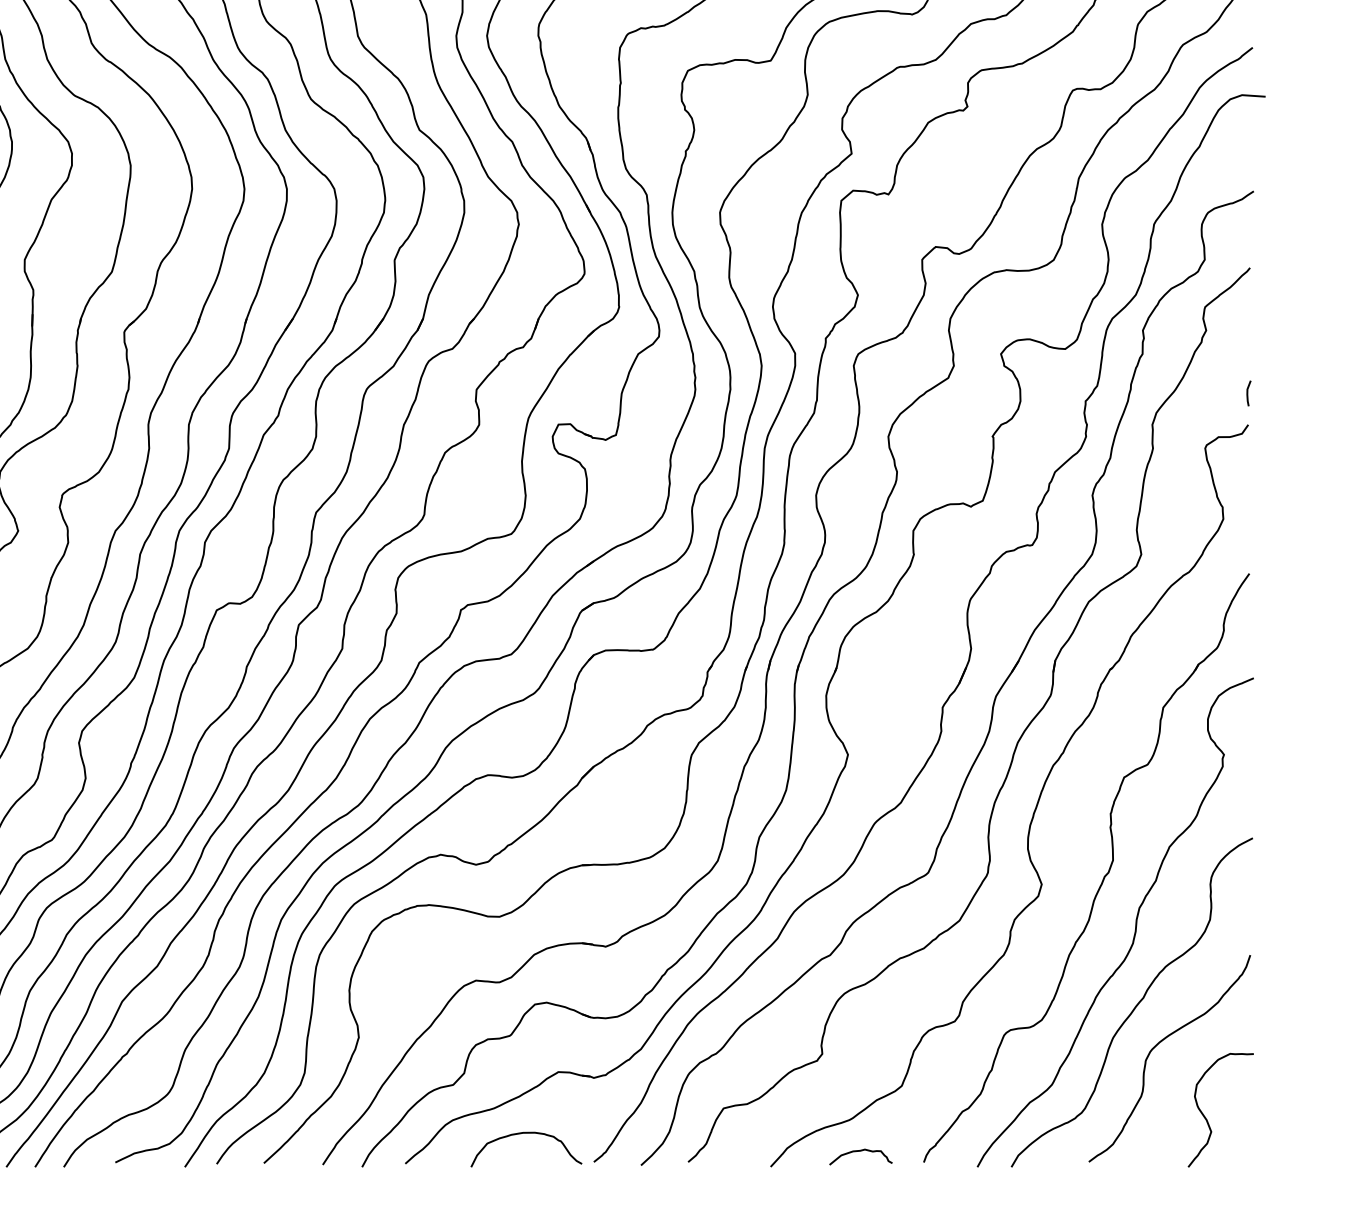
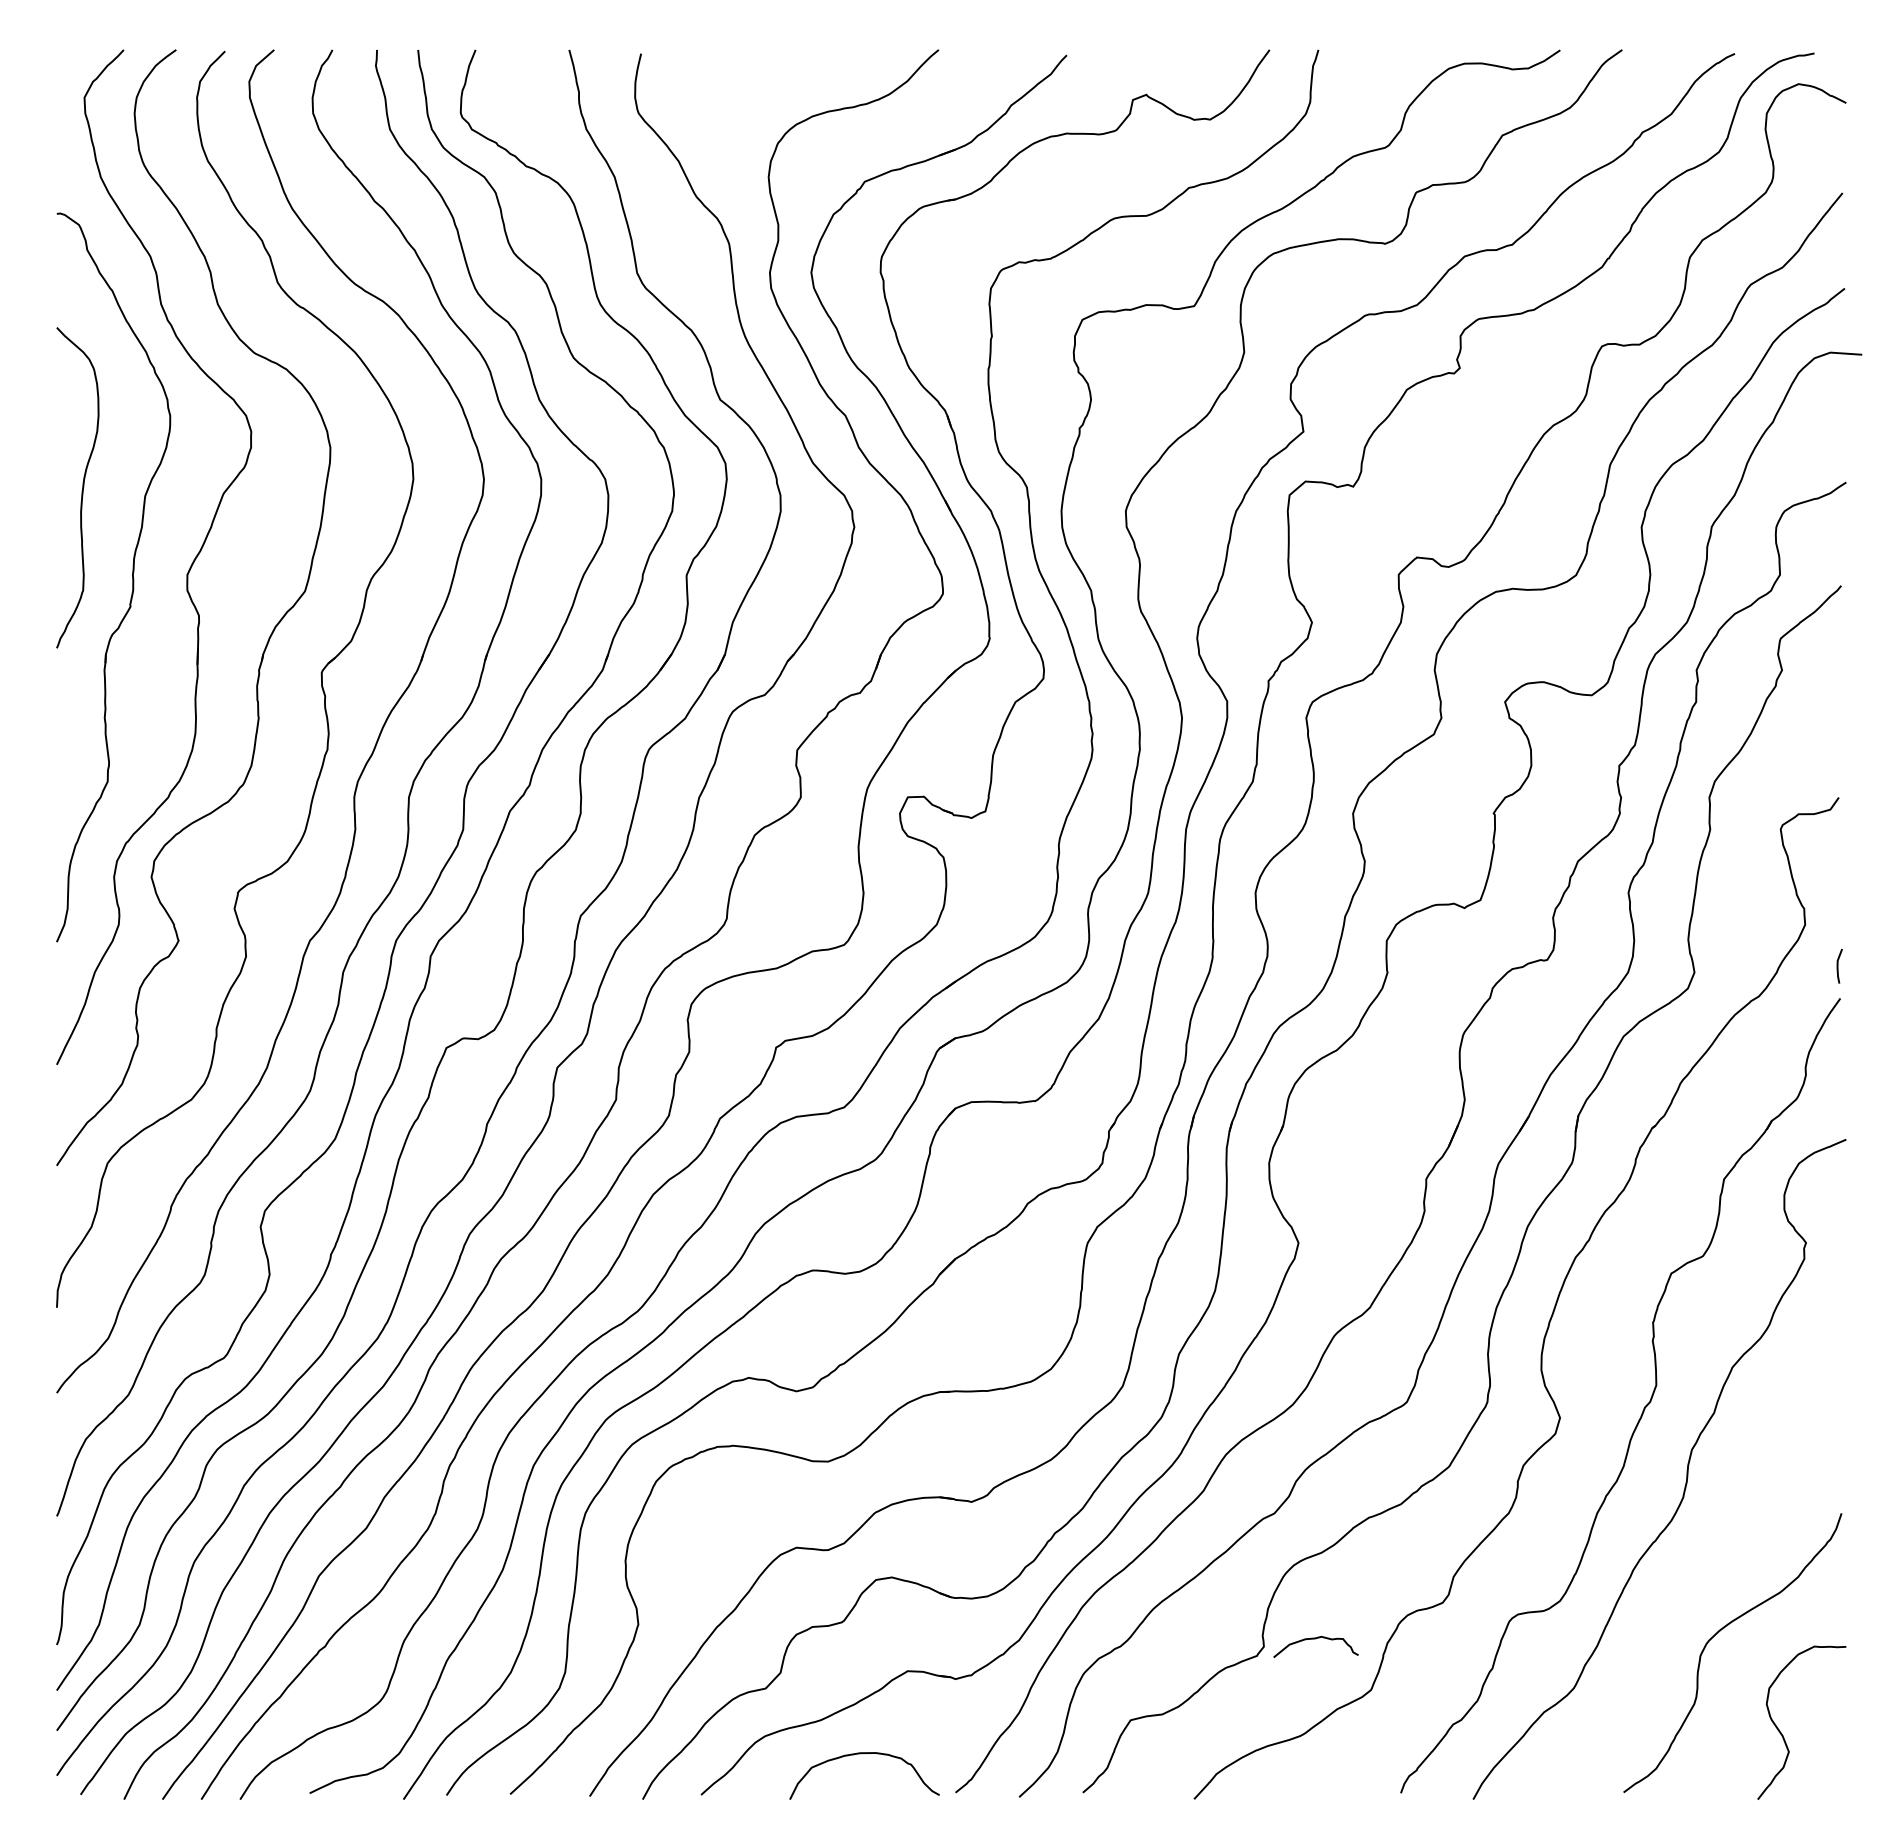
line: (1248, 392) -> (1838, 965), moved
curve: (1136, 1004) -> (1687, 1580), removed
curve: (860, 1151) -> (1315, 1639), moved

